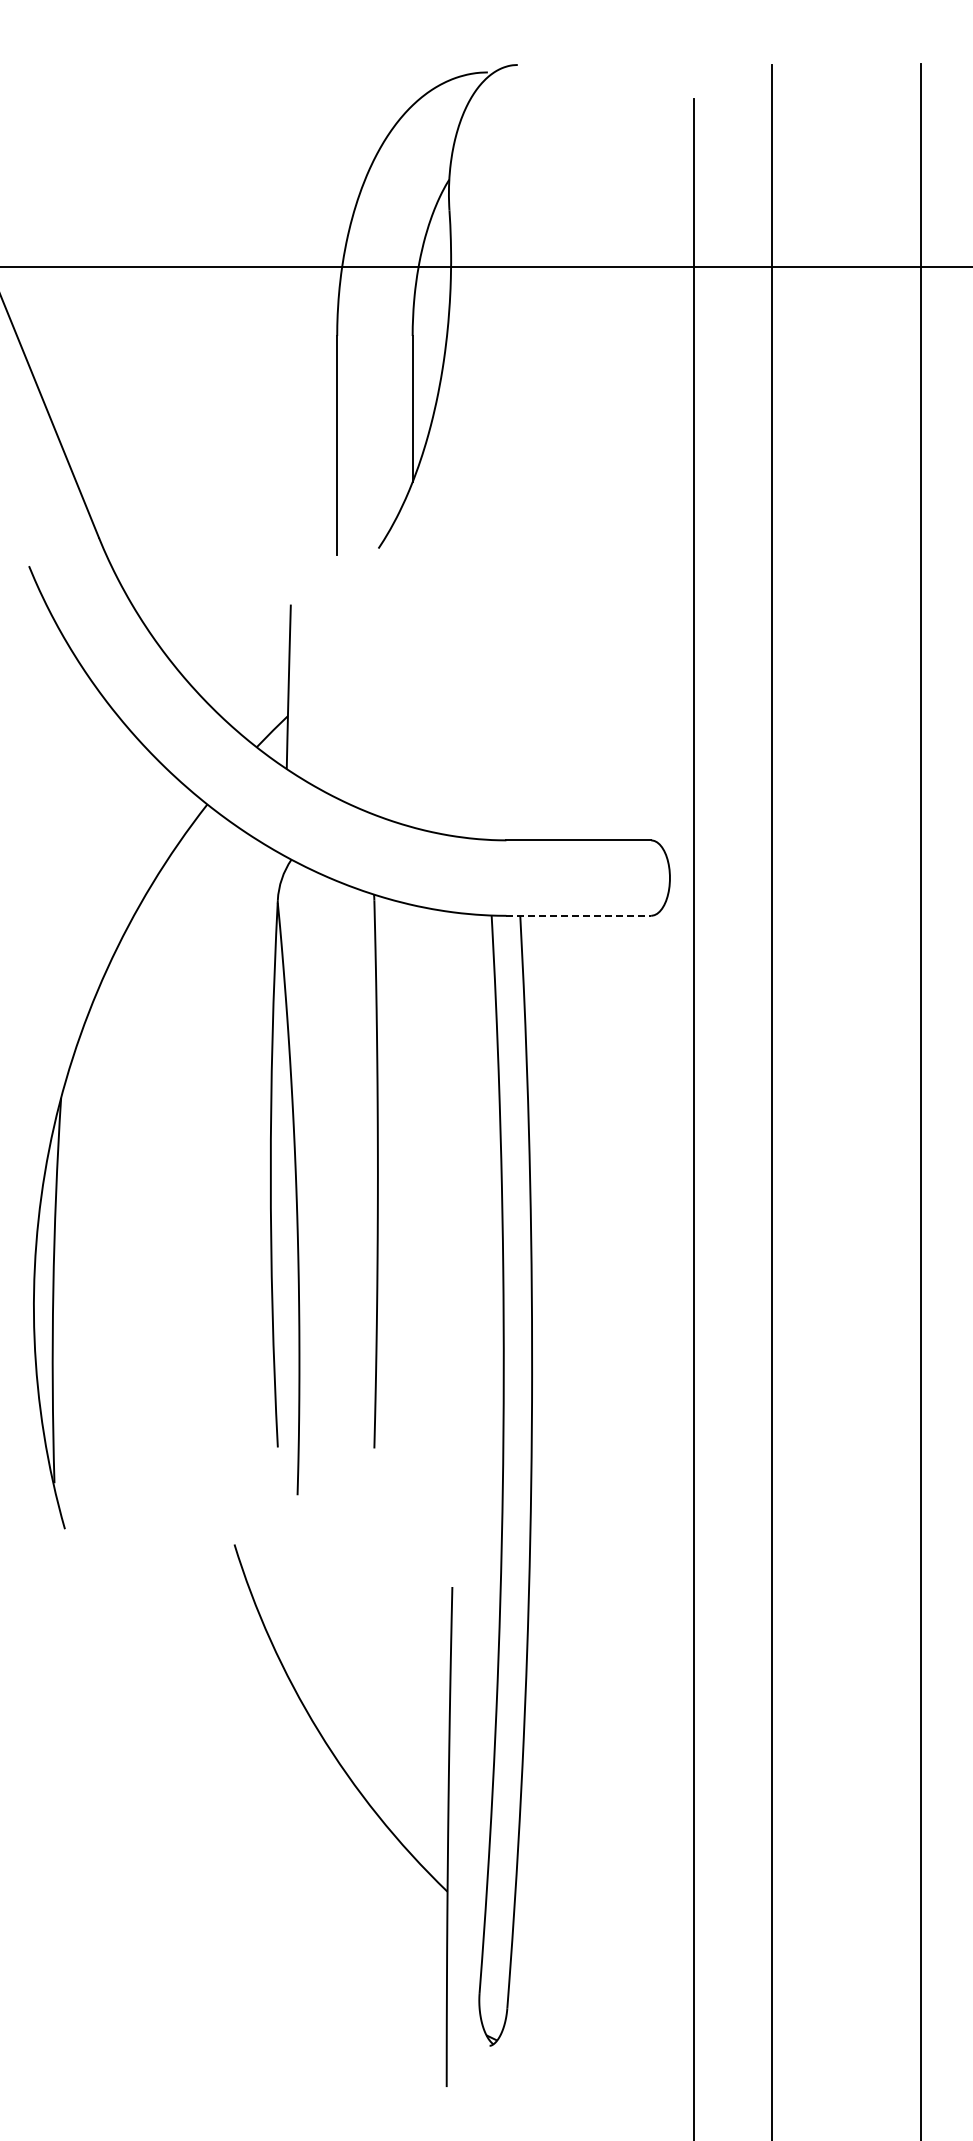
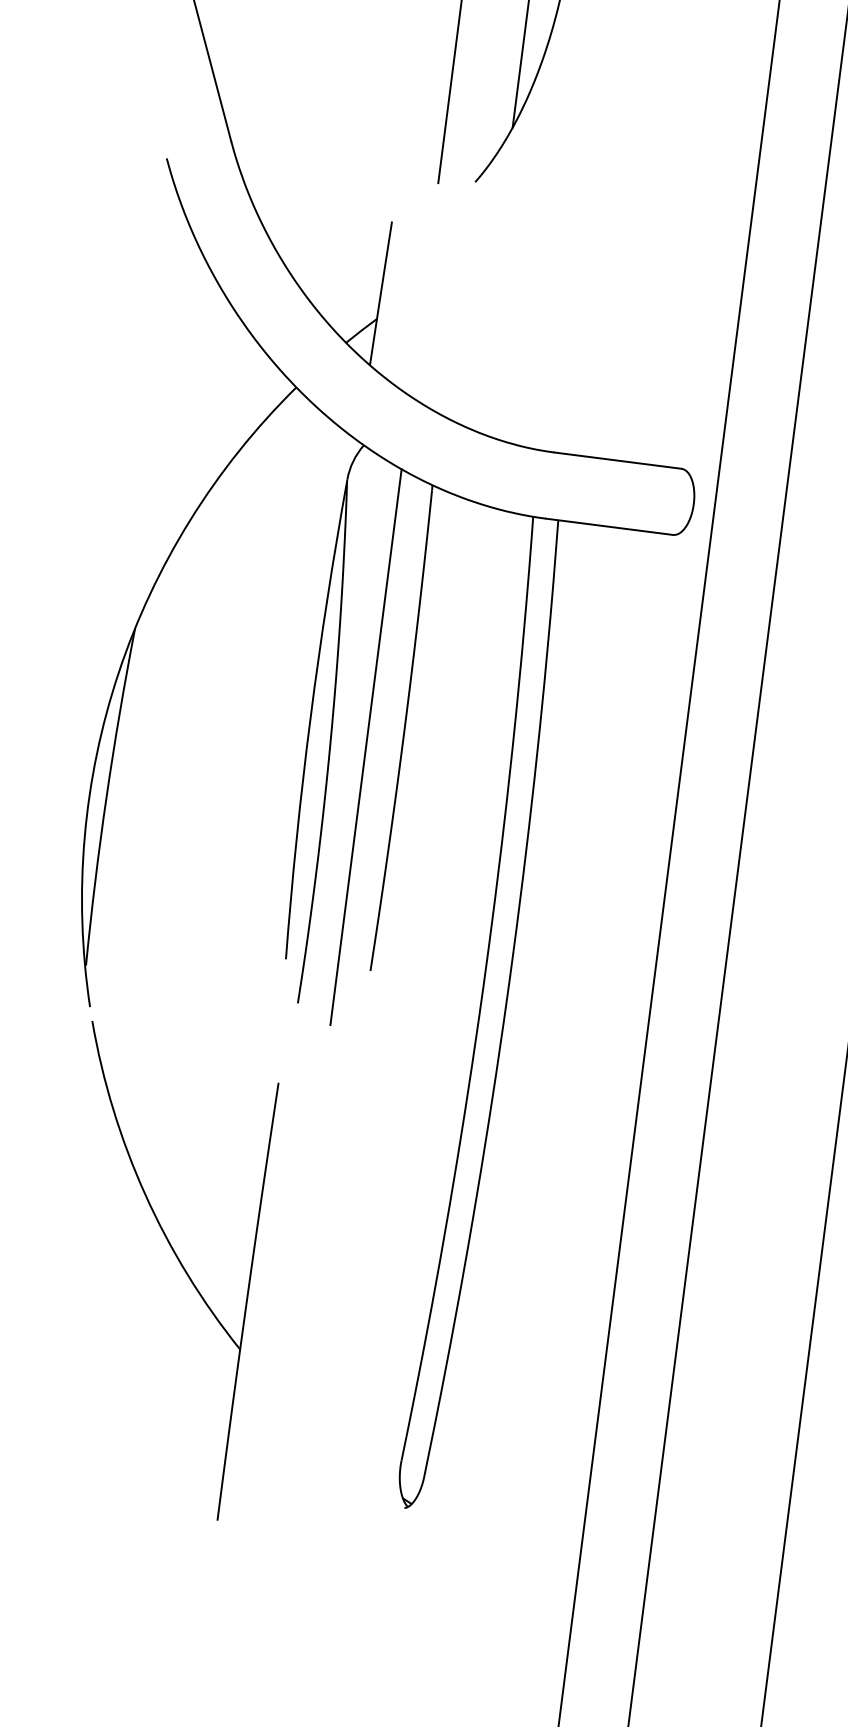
line: (579, 915) -> (610, 526), dashed -> solid
line: (337, 1197) -> (366, 746), added
part: (365, 1801) -> (178, 1261), moved

